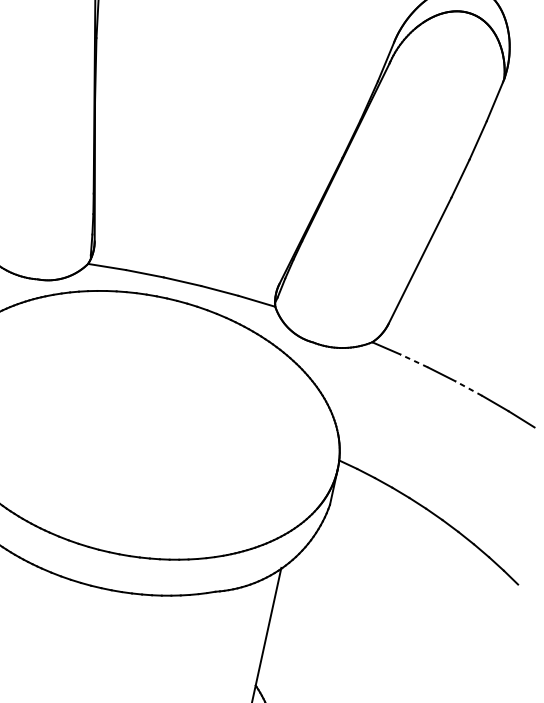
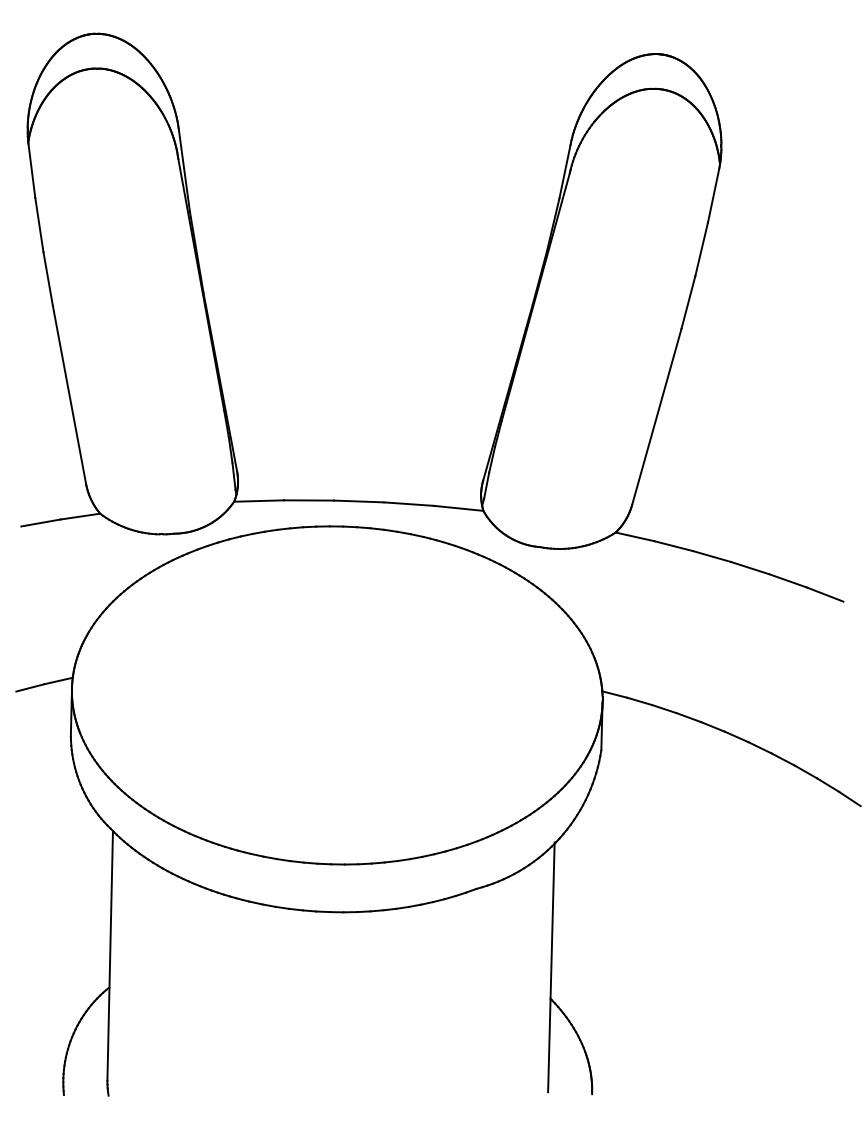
line: (413, 361) -> (673, 546), dashed -> solid
line: (469, 388) -> (750, 568), dashed -> solid

